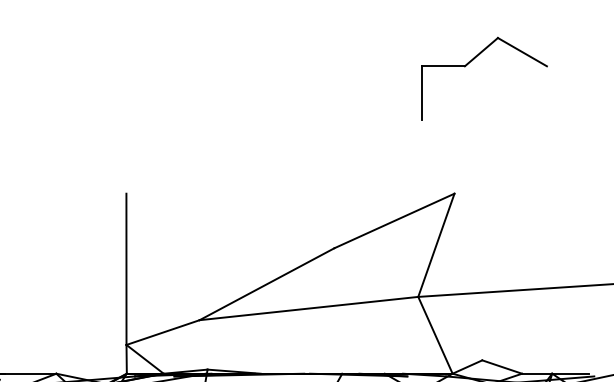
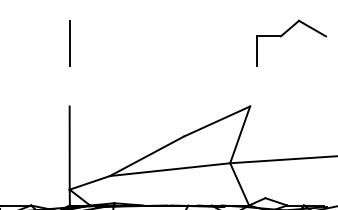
part: (471, 62) -> (284, 34), moved
line: (126, 79) -> (69, 43), added

